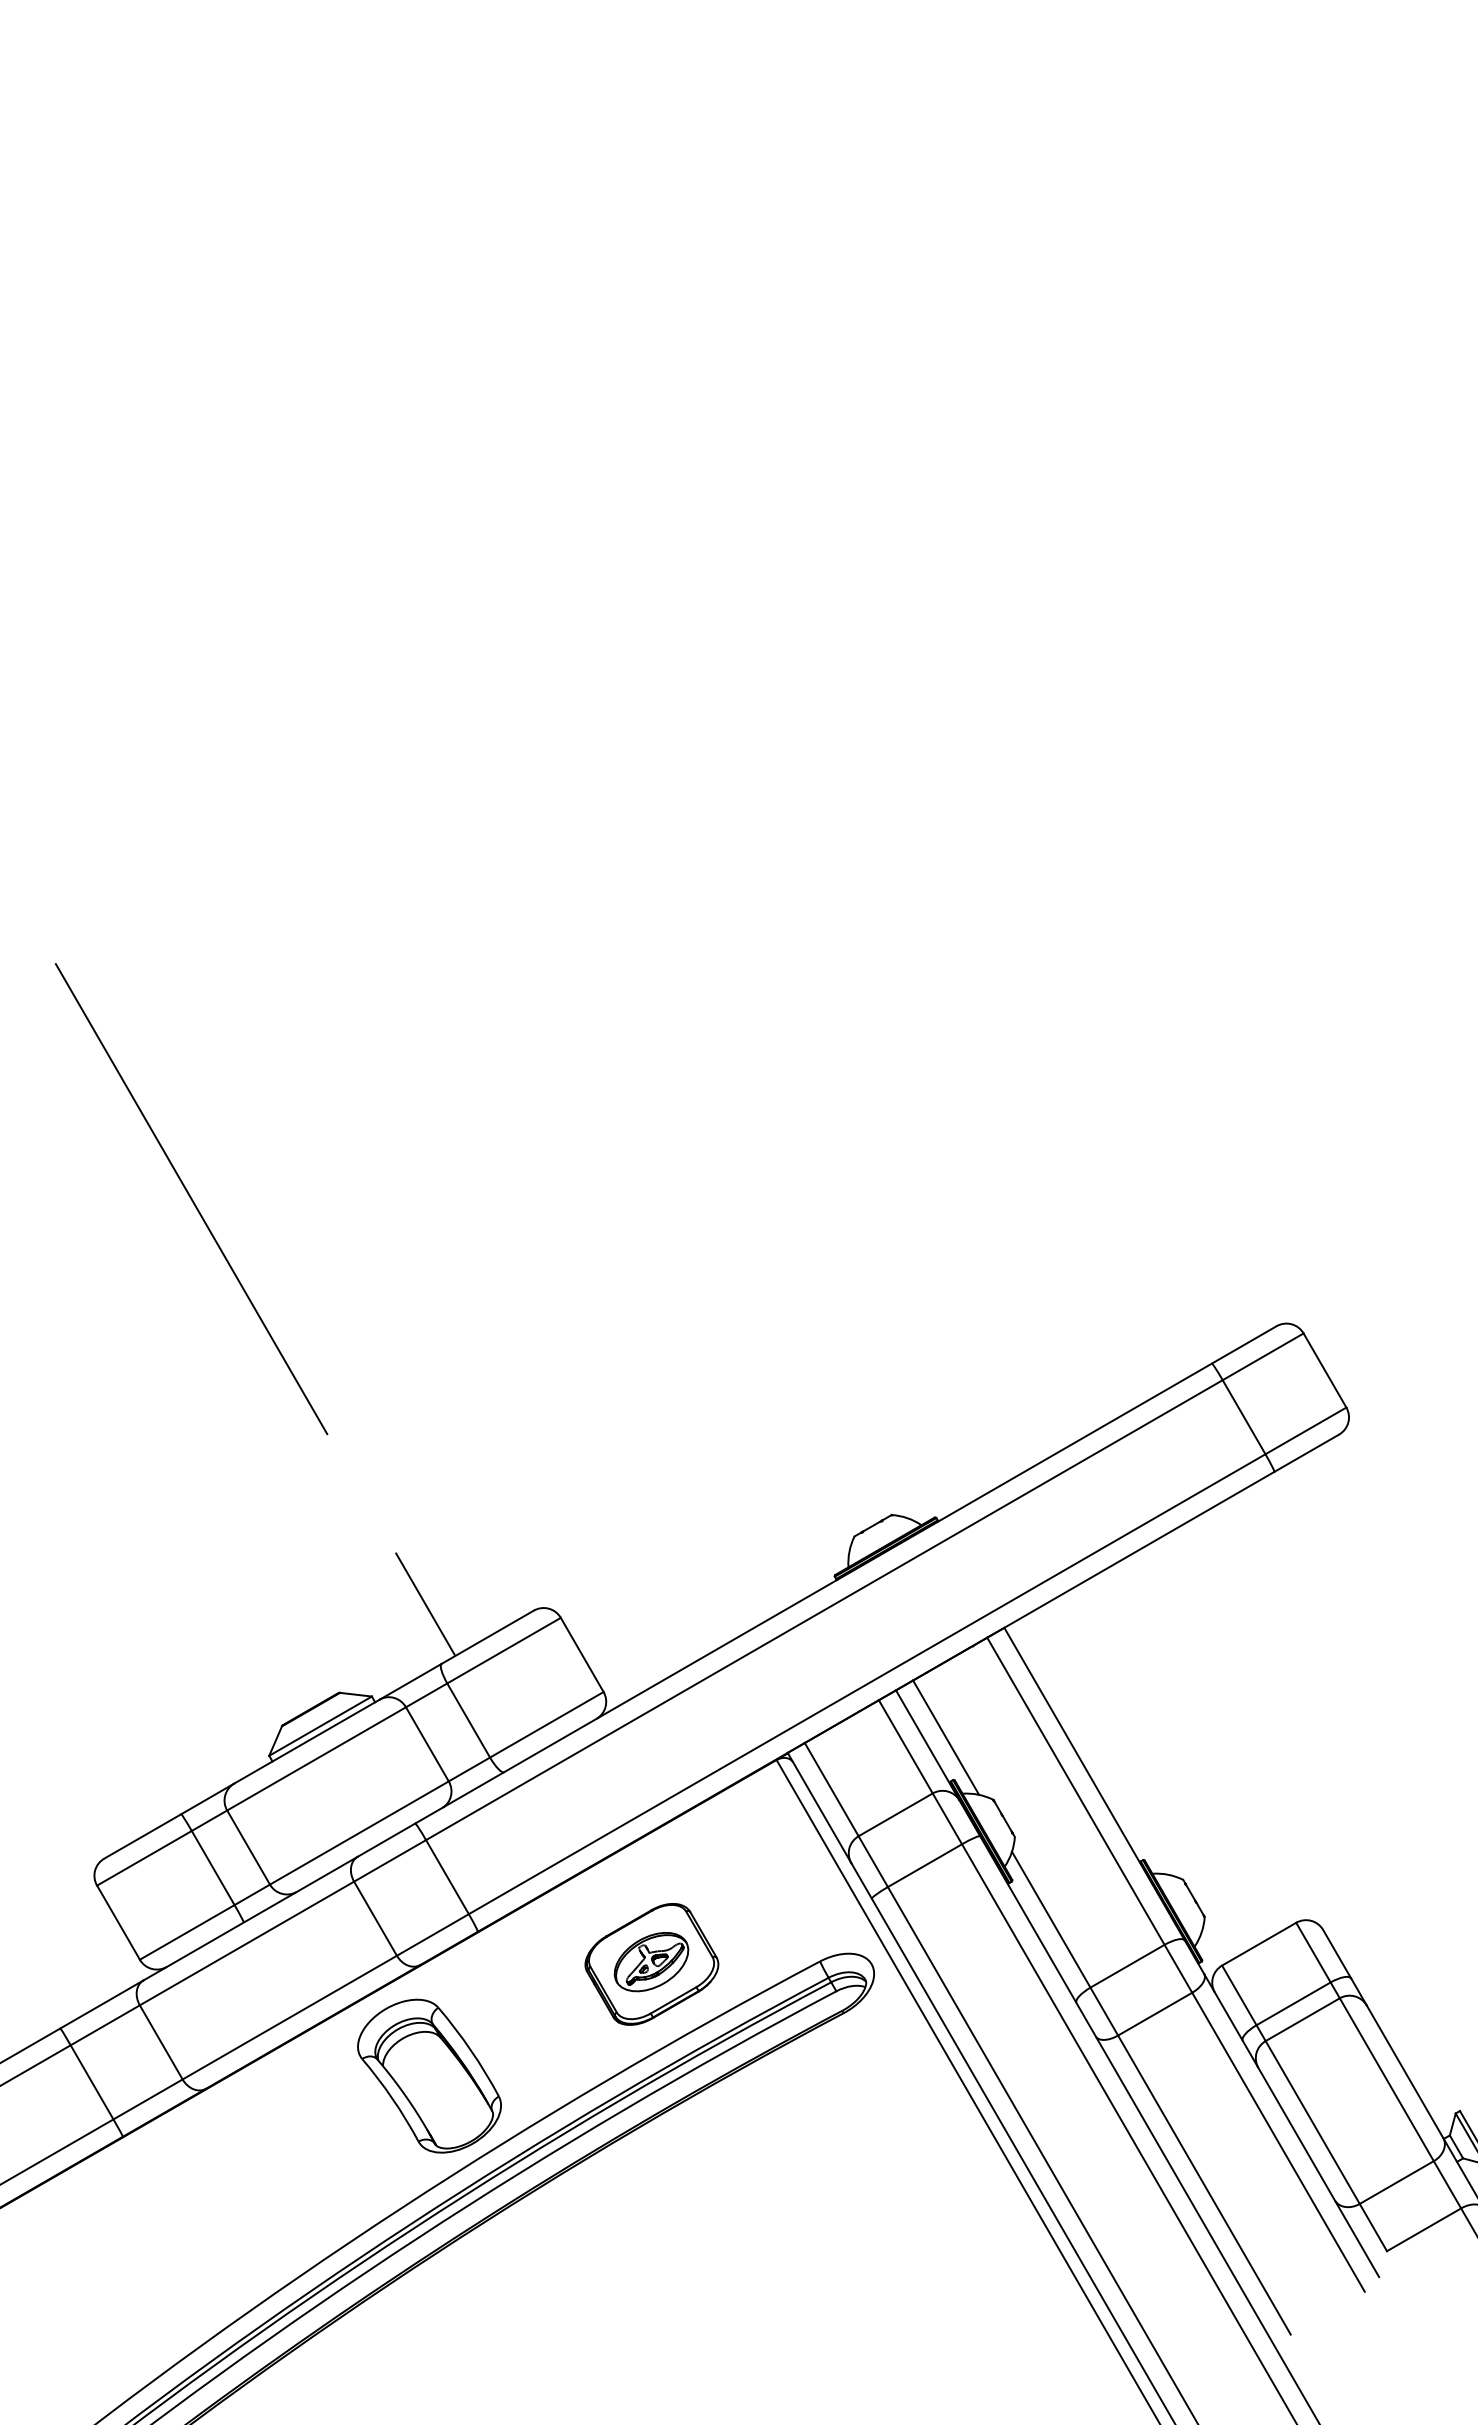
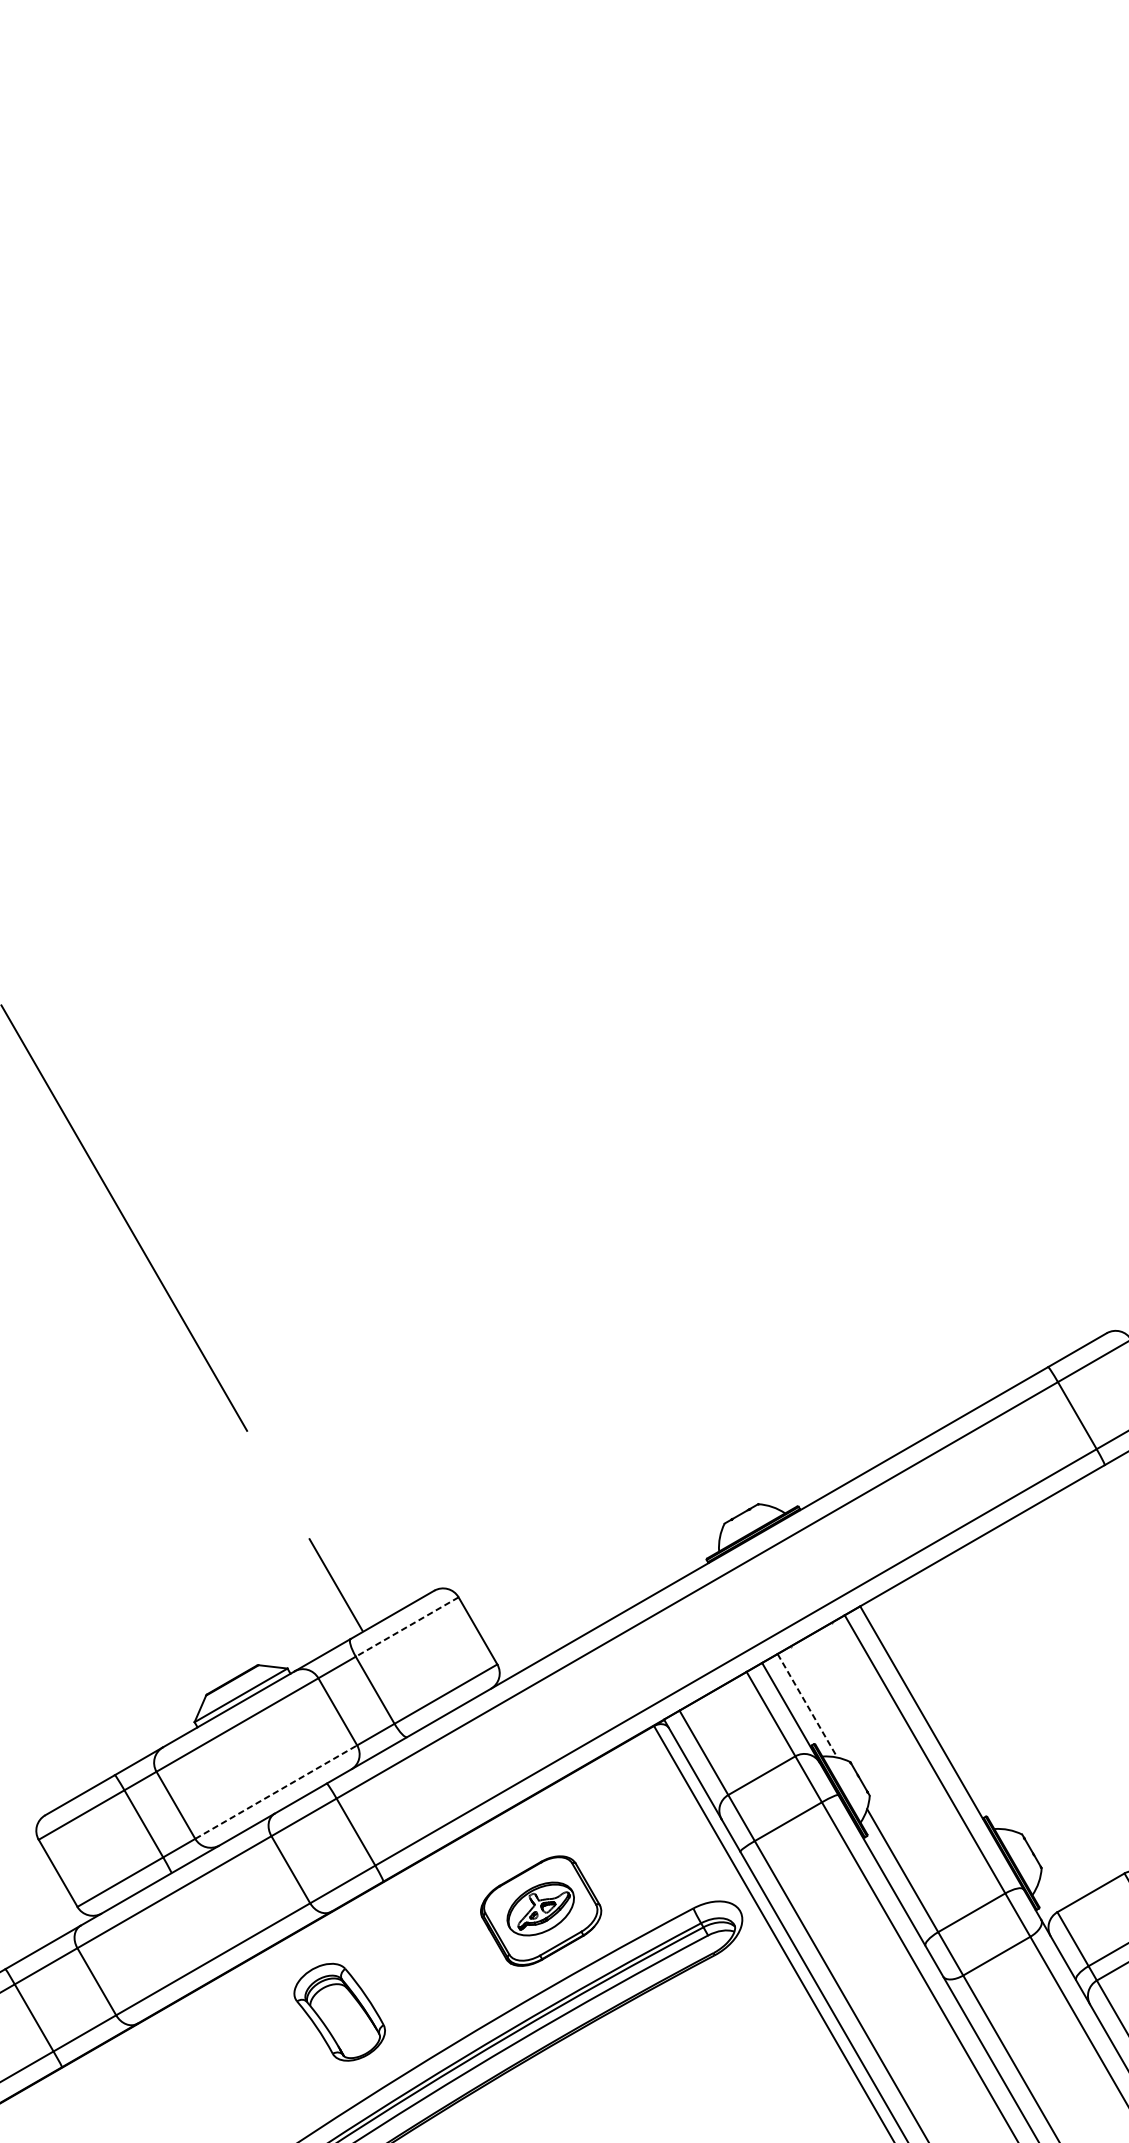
line: (504, 1650) -> (407, 1626), solid -> dashed
line: (946, 1738) -> (807, 1706), solid -> dashed
line: (359, 1832) -> (276, 1791), solid -> dashed
part: (429, 2075) -> (339, 2011), size x0.7

